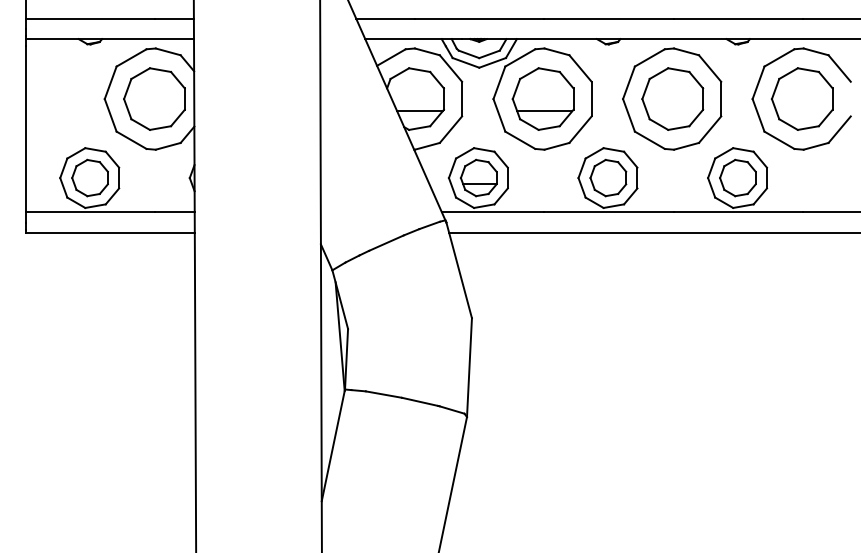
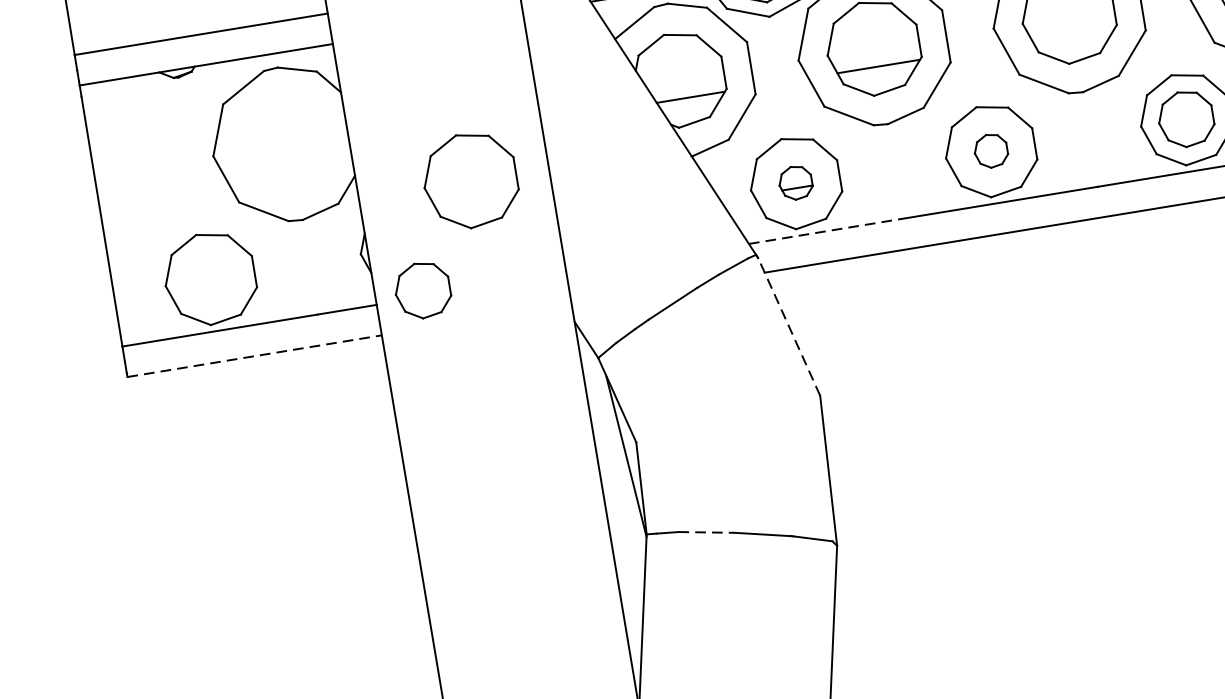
part: (154, 98) -> (470, 179), moved
part: (89, 177) -> (421, 289), moved
part: (478, 177) -> (795, 182), size x0.6
part: (608, 177) -> (991, 150), size x0.6
line: (493, 212) -> (826, 231), solid -> dashed
line: (110, 232) -> (254, 355), solid -> dashed
line: (459, 270) -> (789, 326), solid -> dashed
line: (384, 394) -> (707, 532), solid -> dashed

